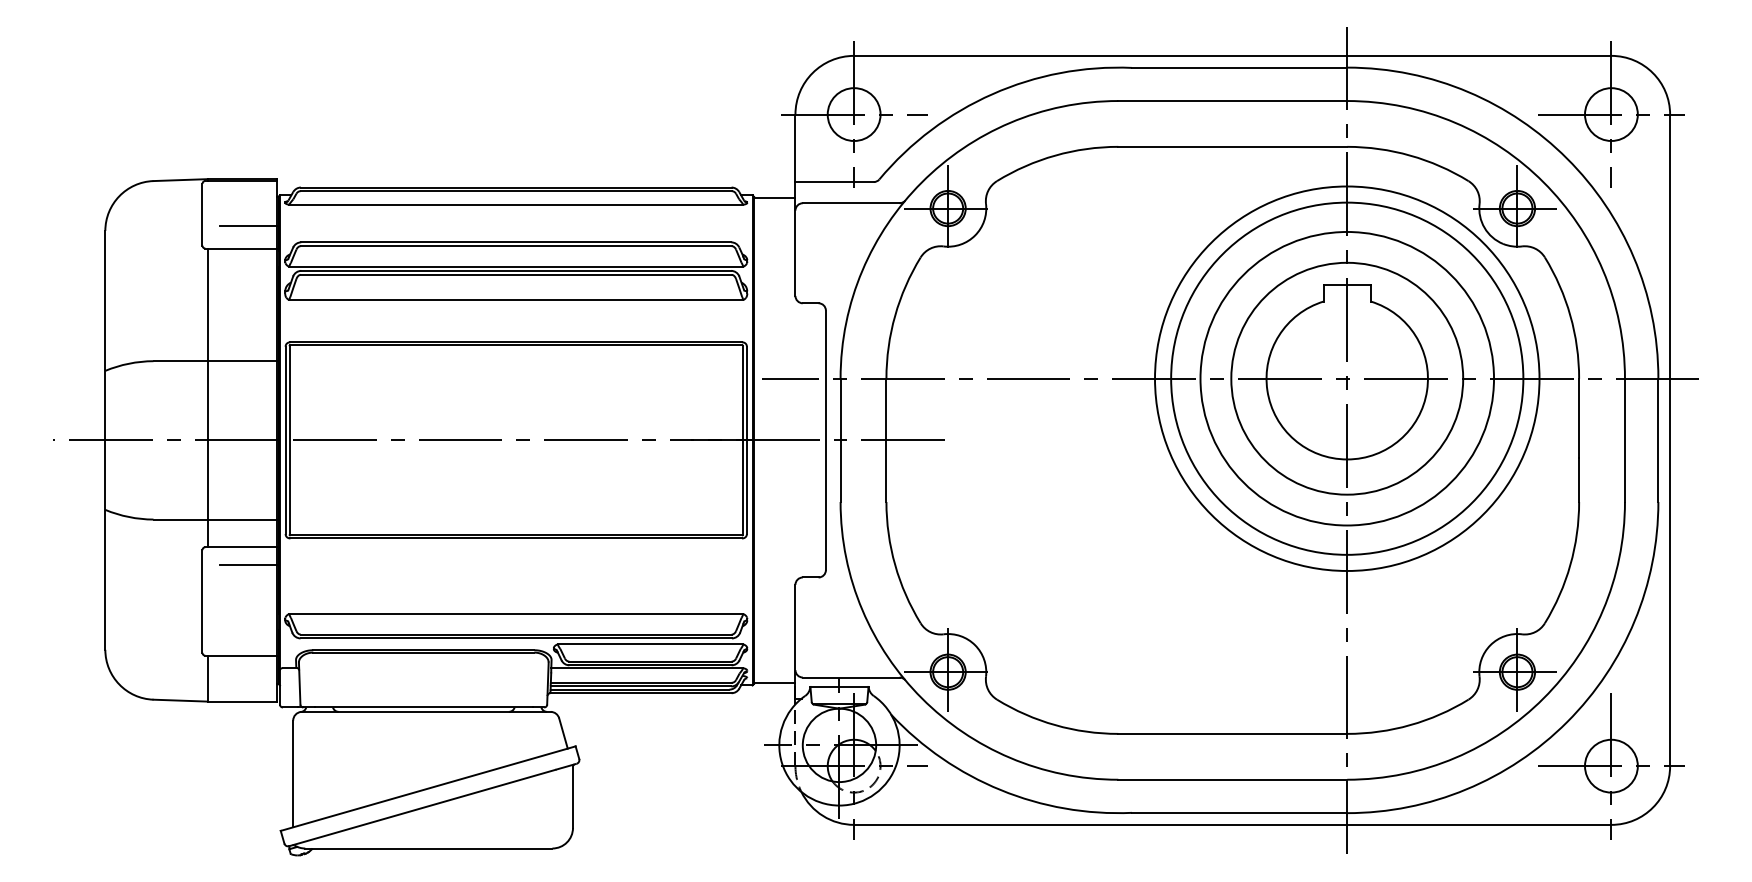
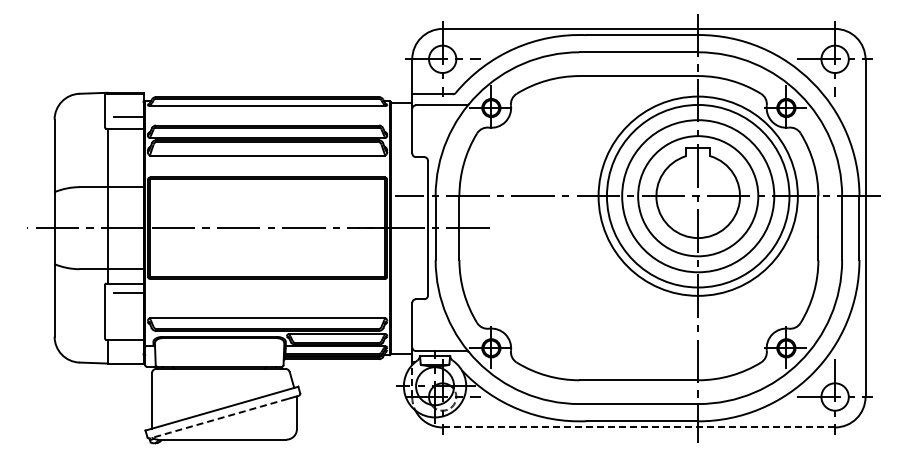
line: (421, 807) -> (218, 418), solid -> dashed
line: (1232, 824) -> (638, 427), solid -> dashed

